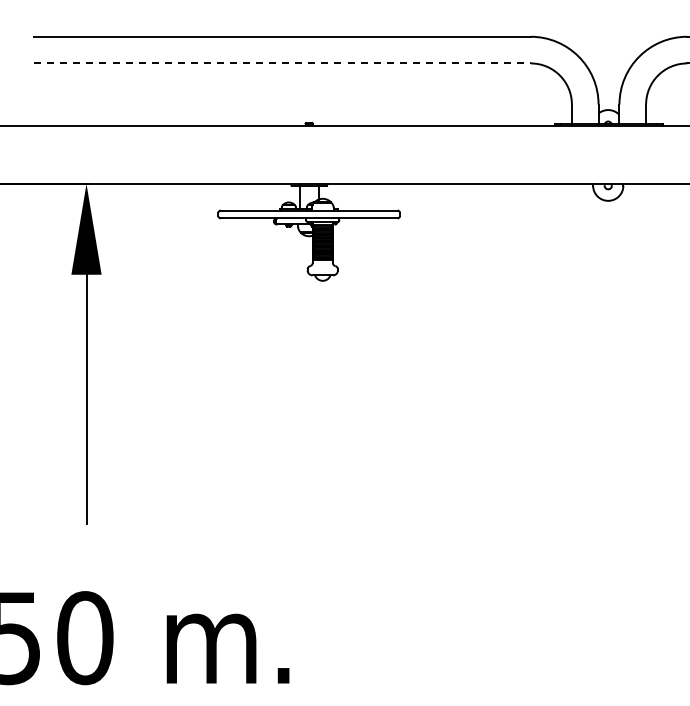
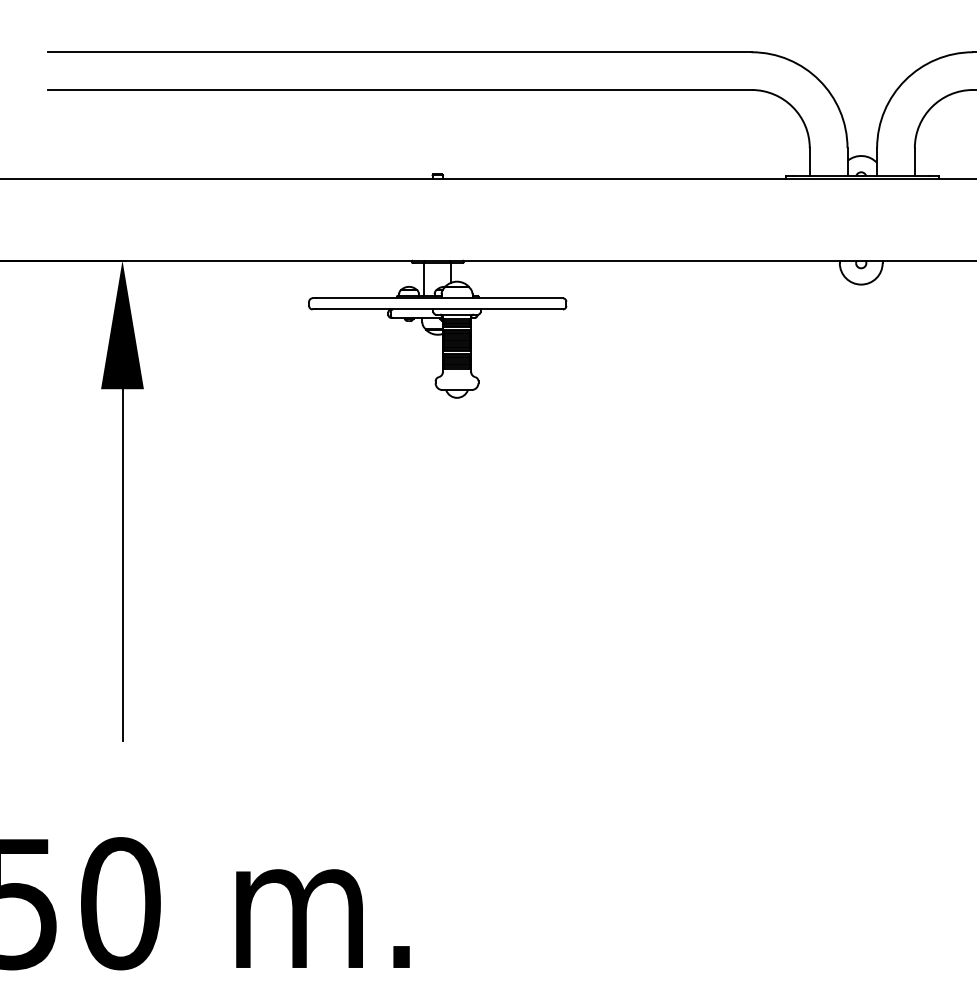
line: (282, 63) -> (400, 90), dashed -> solid

